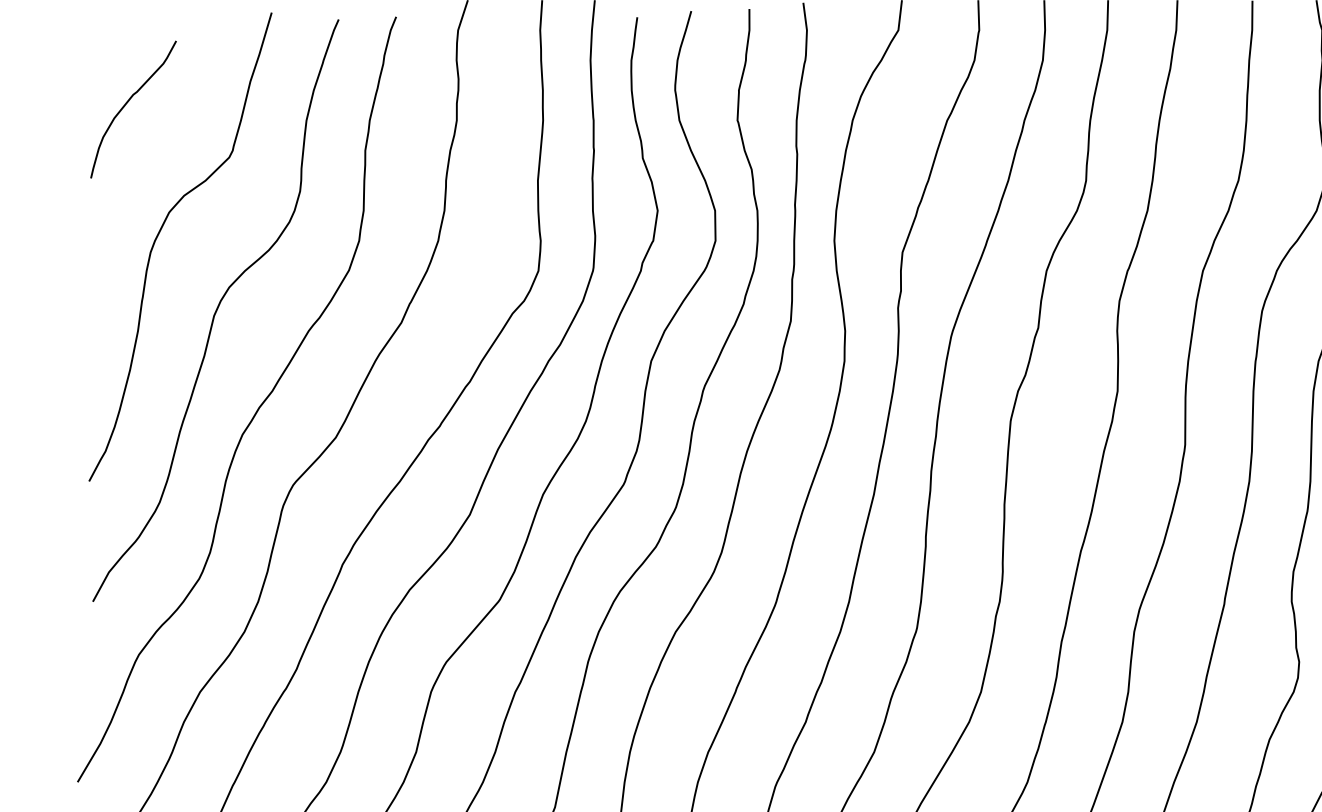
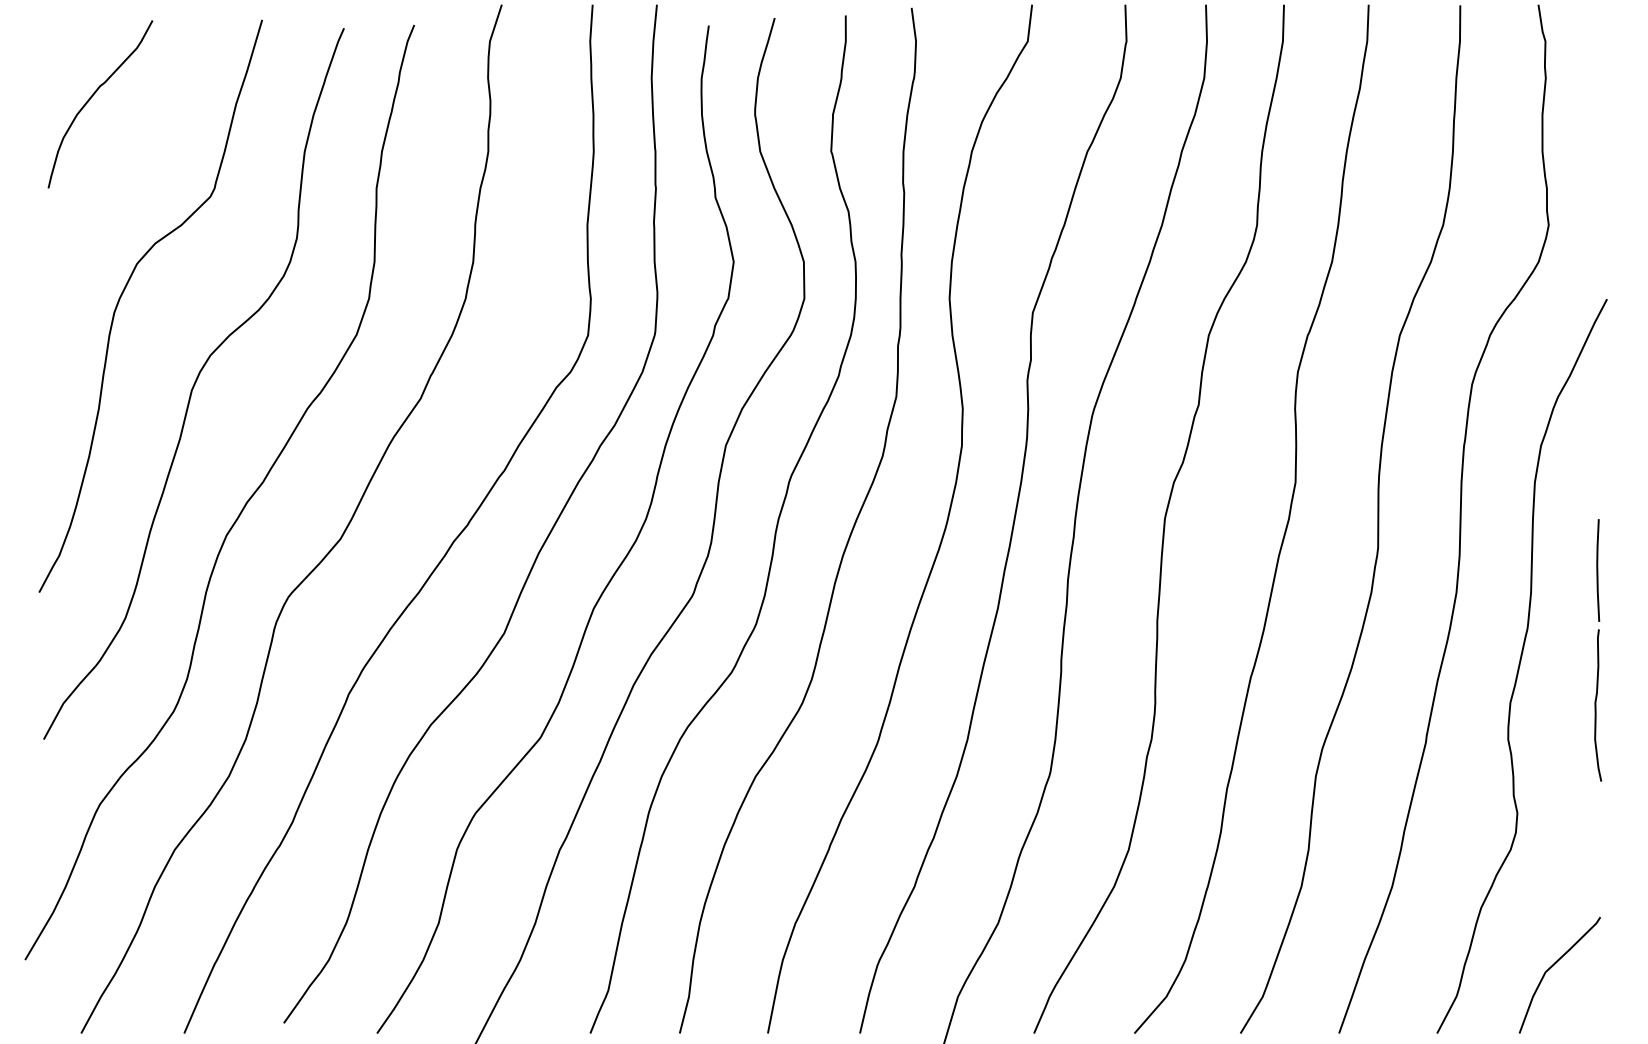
curve: (127, 103) -> (93, 96), moved

